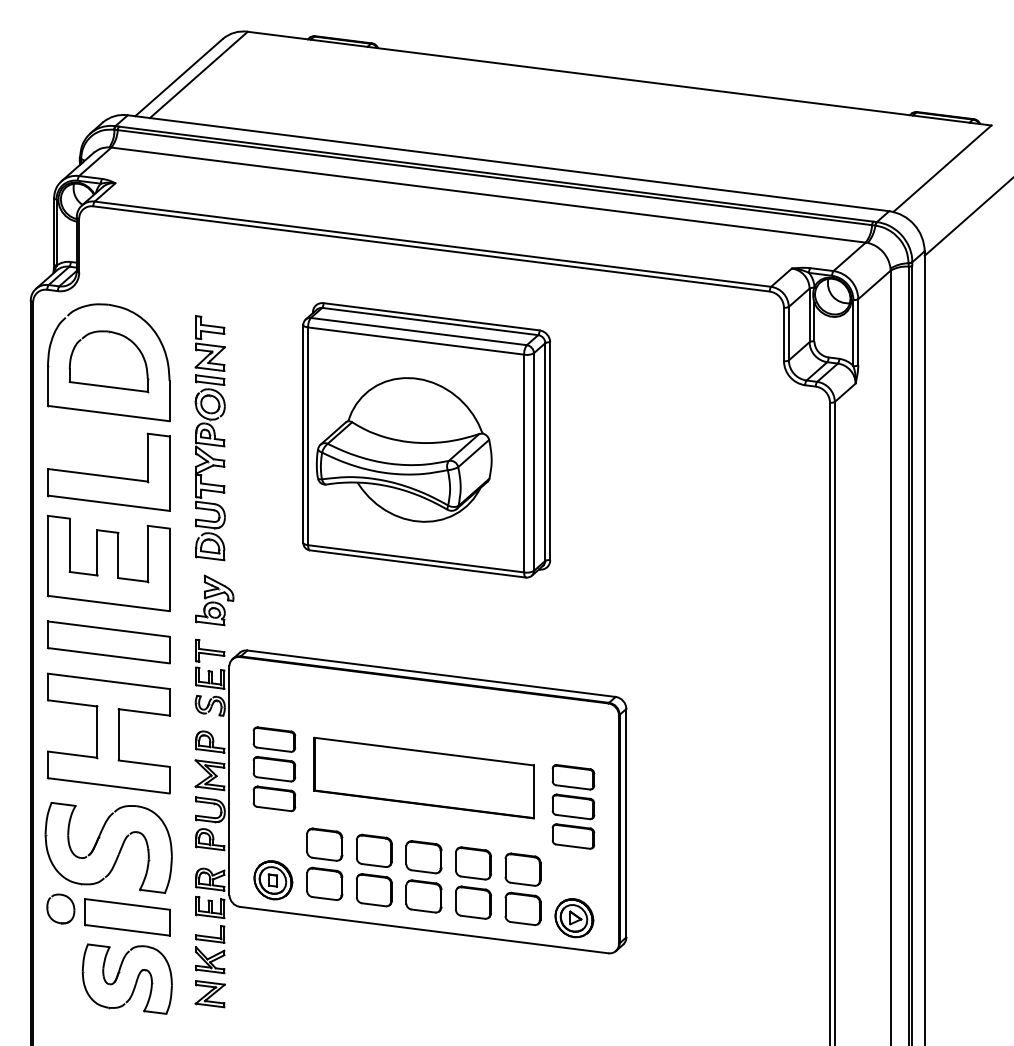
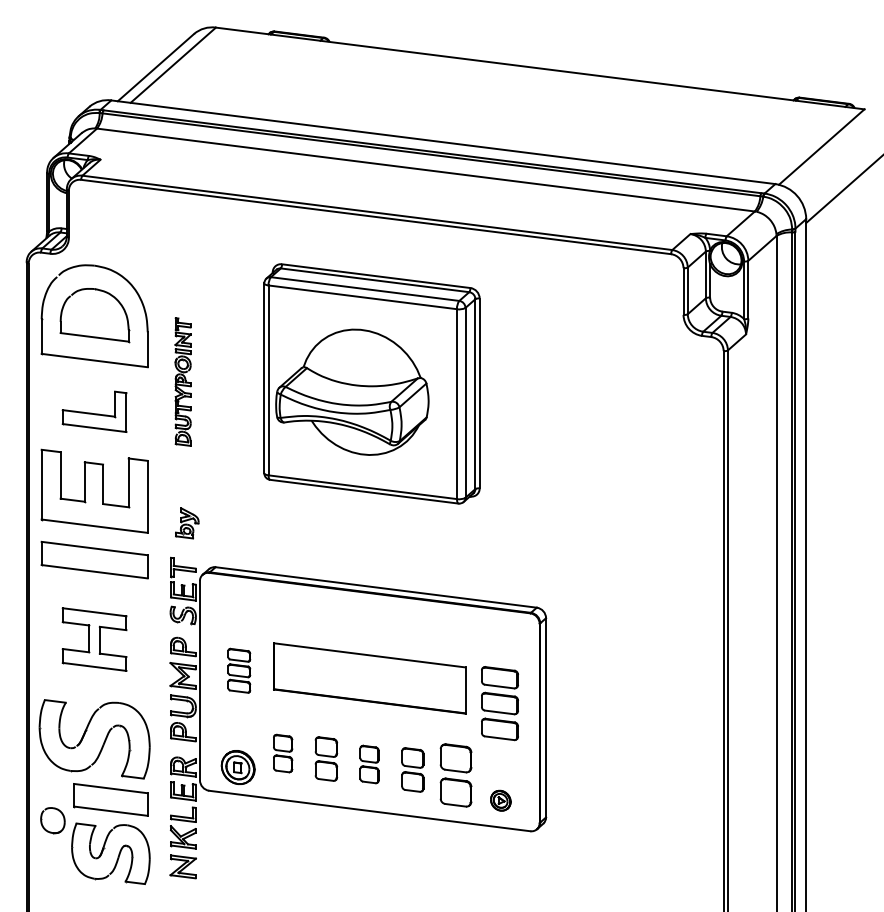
part: (209, 437) -> (182, 381), size x0.6
part: (108, 471) -> (94, 411), size x0.6
part: (215, 599) -> (187, 522), size x0.7
part: (108, 733) -> (94, 639), size x0.6
part: (274, 768) -> (239, 670), size x0.6
part: (324, 864) -> (282, 753), size x0.6
part: (374, 869) -> (326, 758), size x0.7
part: (423, 876) -> (369, 764), size x0.6
part: (473, 882) -> (412, 769), size x0.7
part: (60, 908) -> (52, 820), moved
part: (574, 918) -> (500, 800), size x0.6

